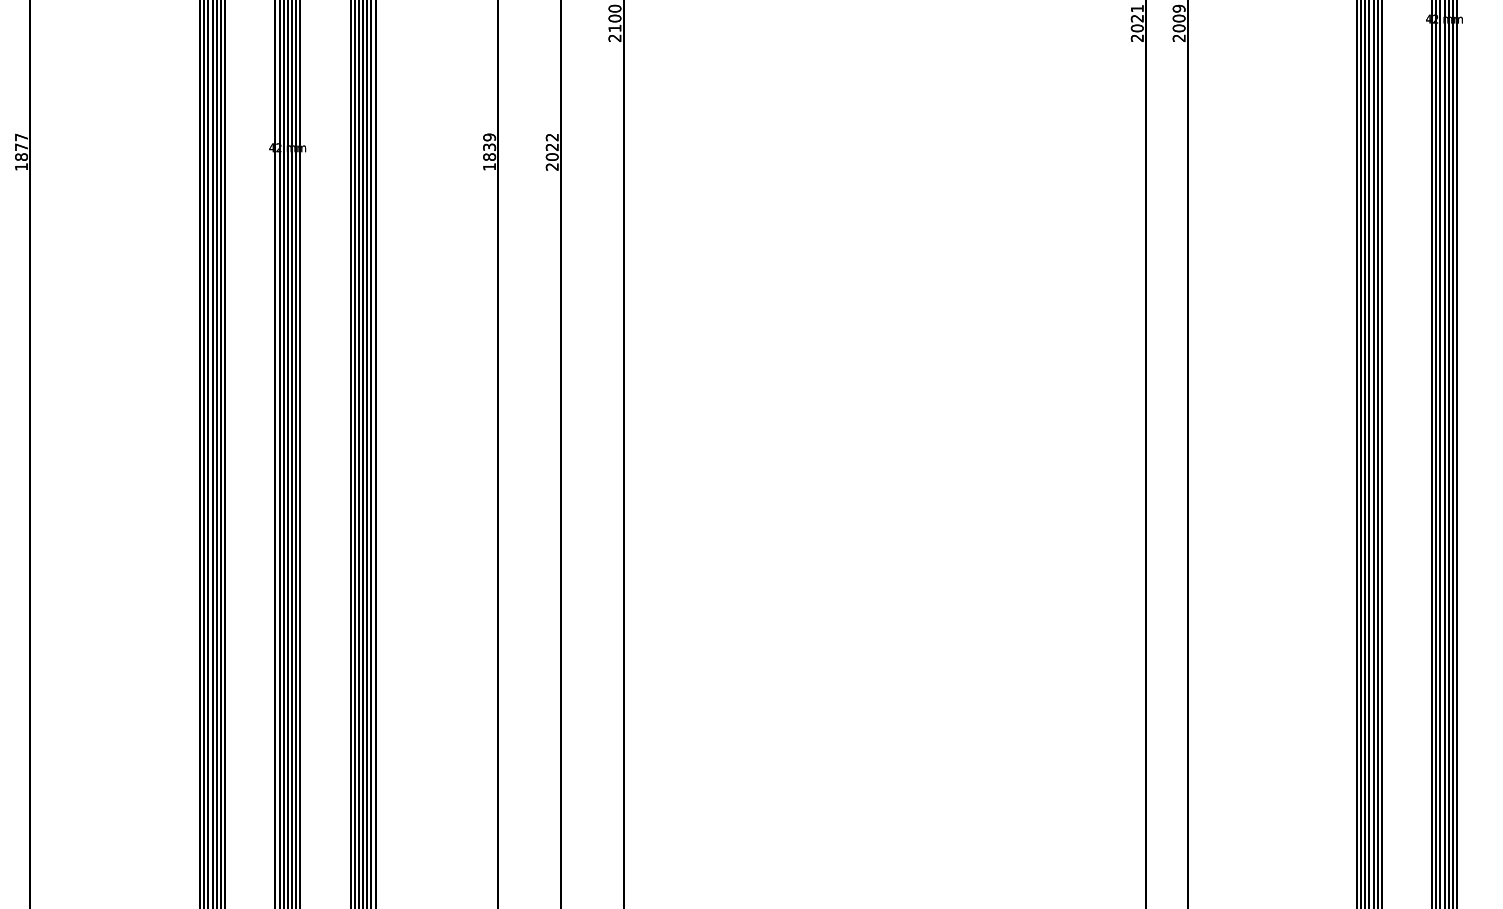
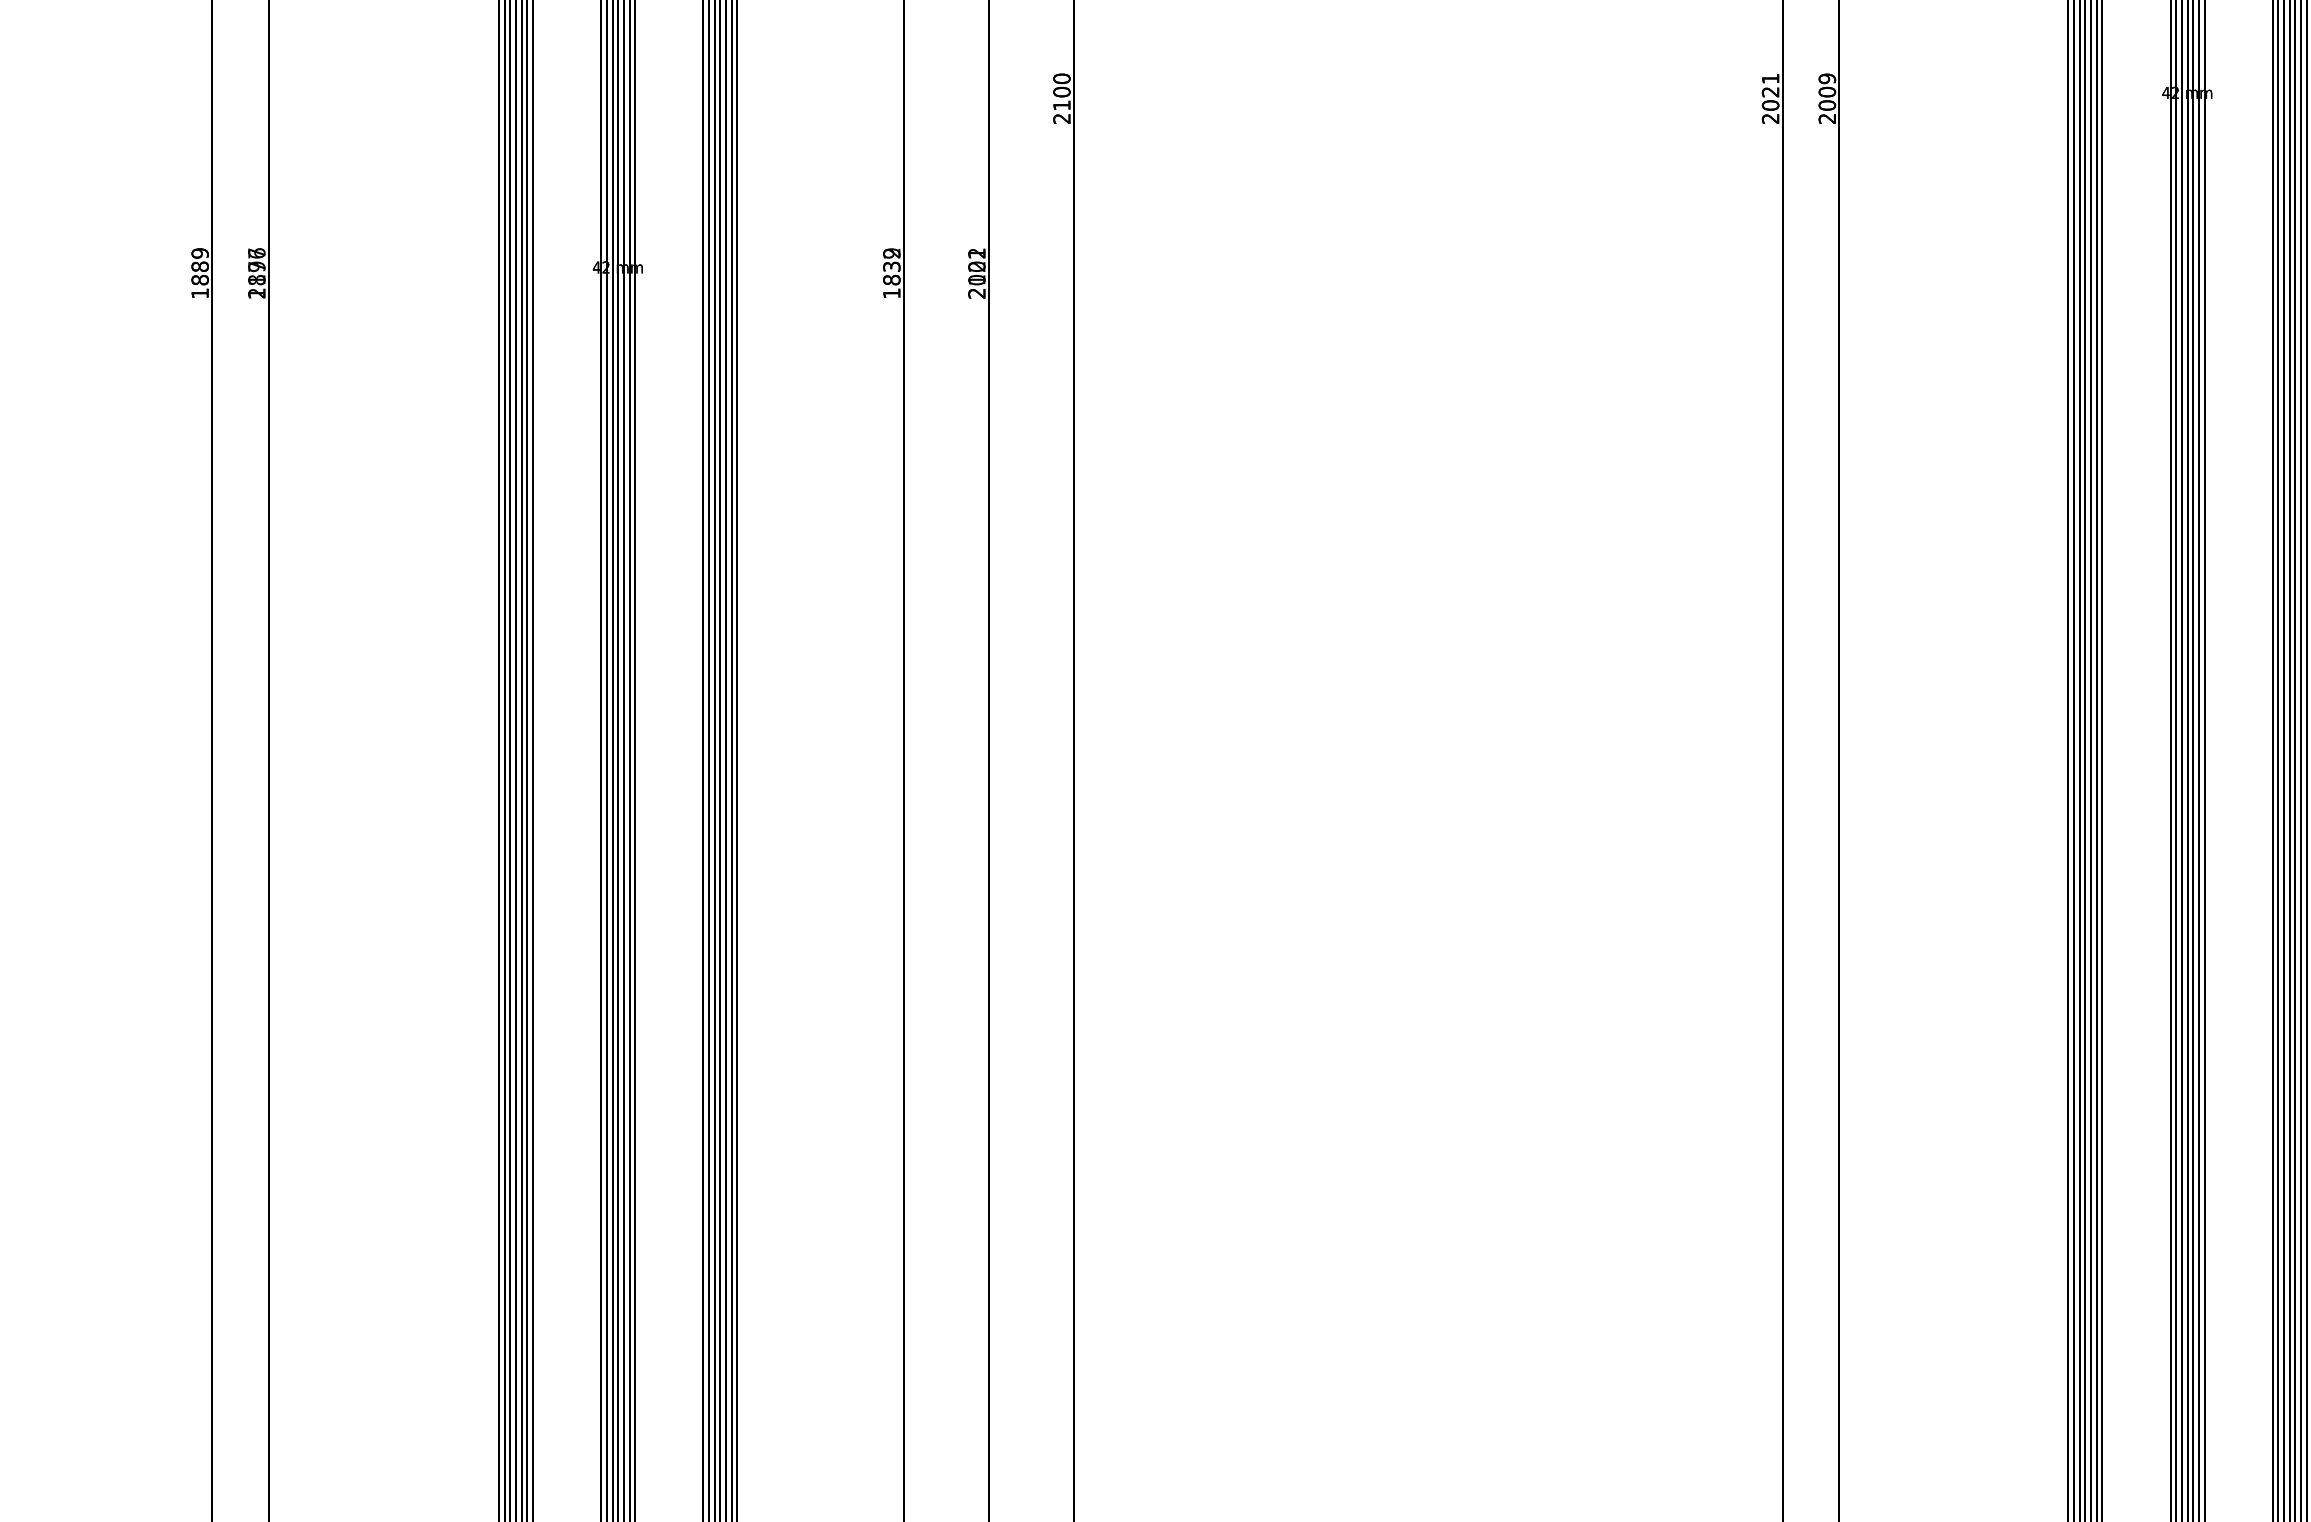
text: (489, 137) -> (891, 253), 1839 -> 1832
text: (551, 147) -> (976, 266), 2022 -> 2101
text: (21, 152) -> (256, 273), 1877 -> 2196

